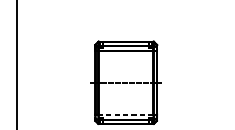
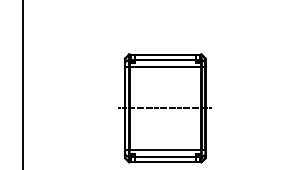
line: (126, 114) -> (165, 149), dashed -> solid

